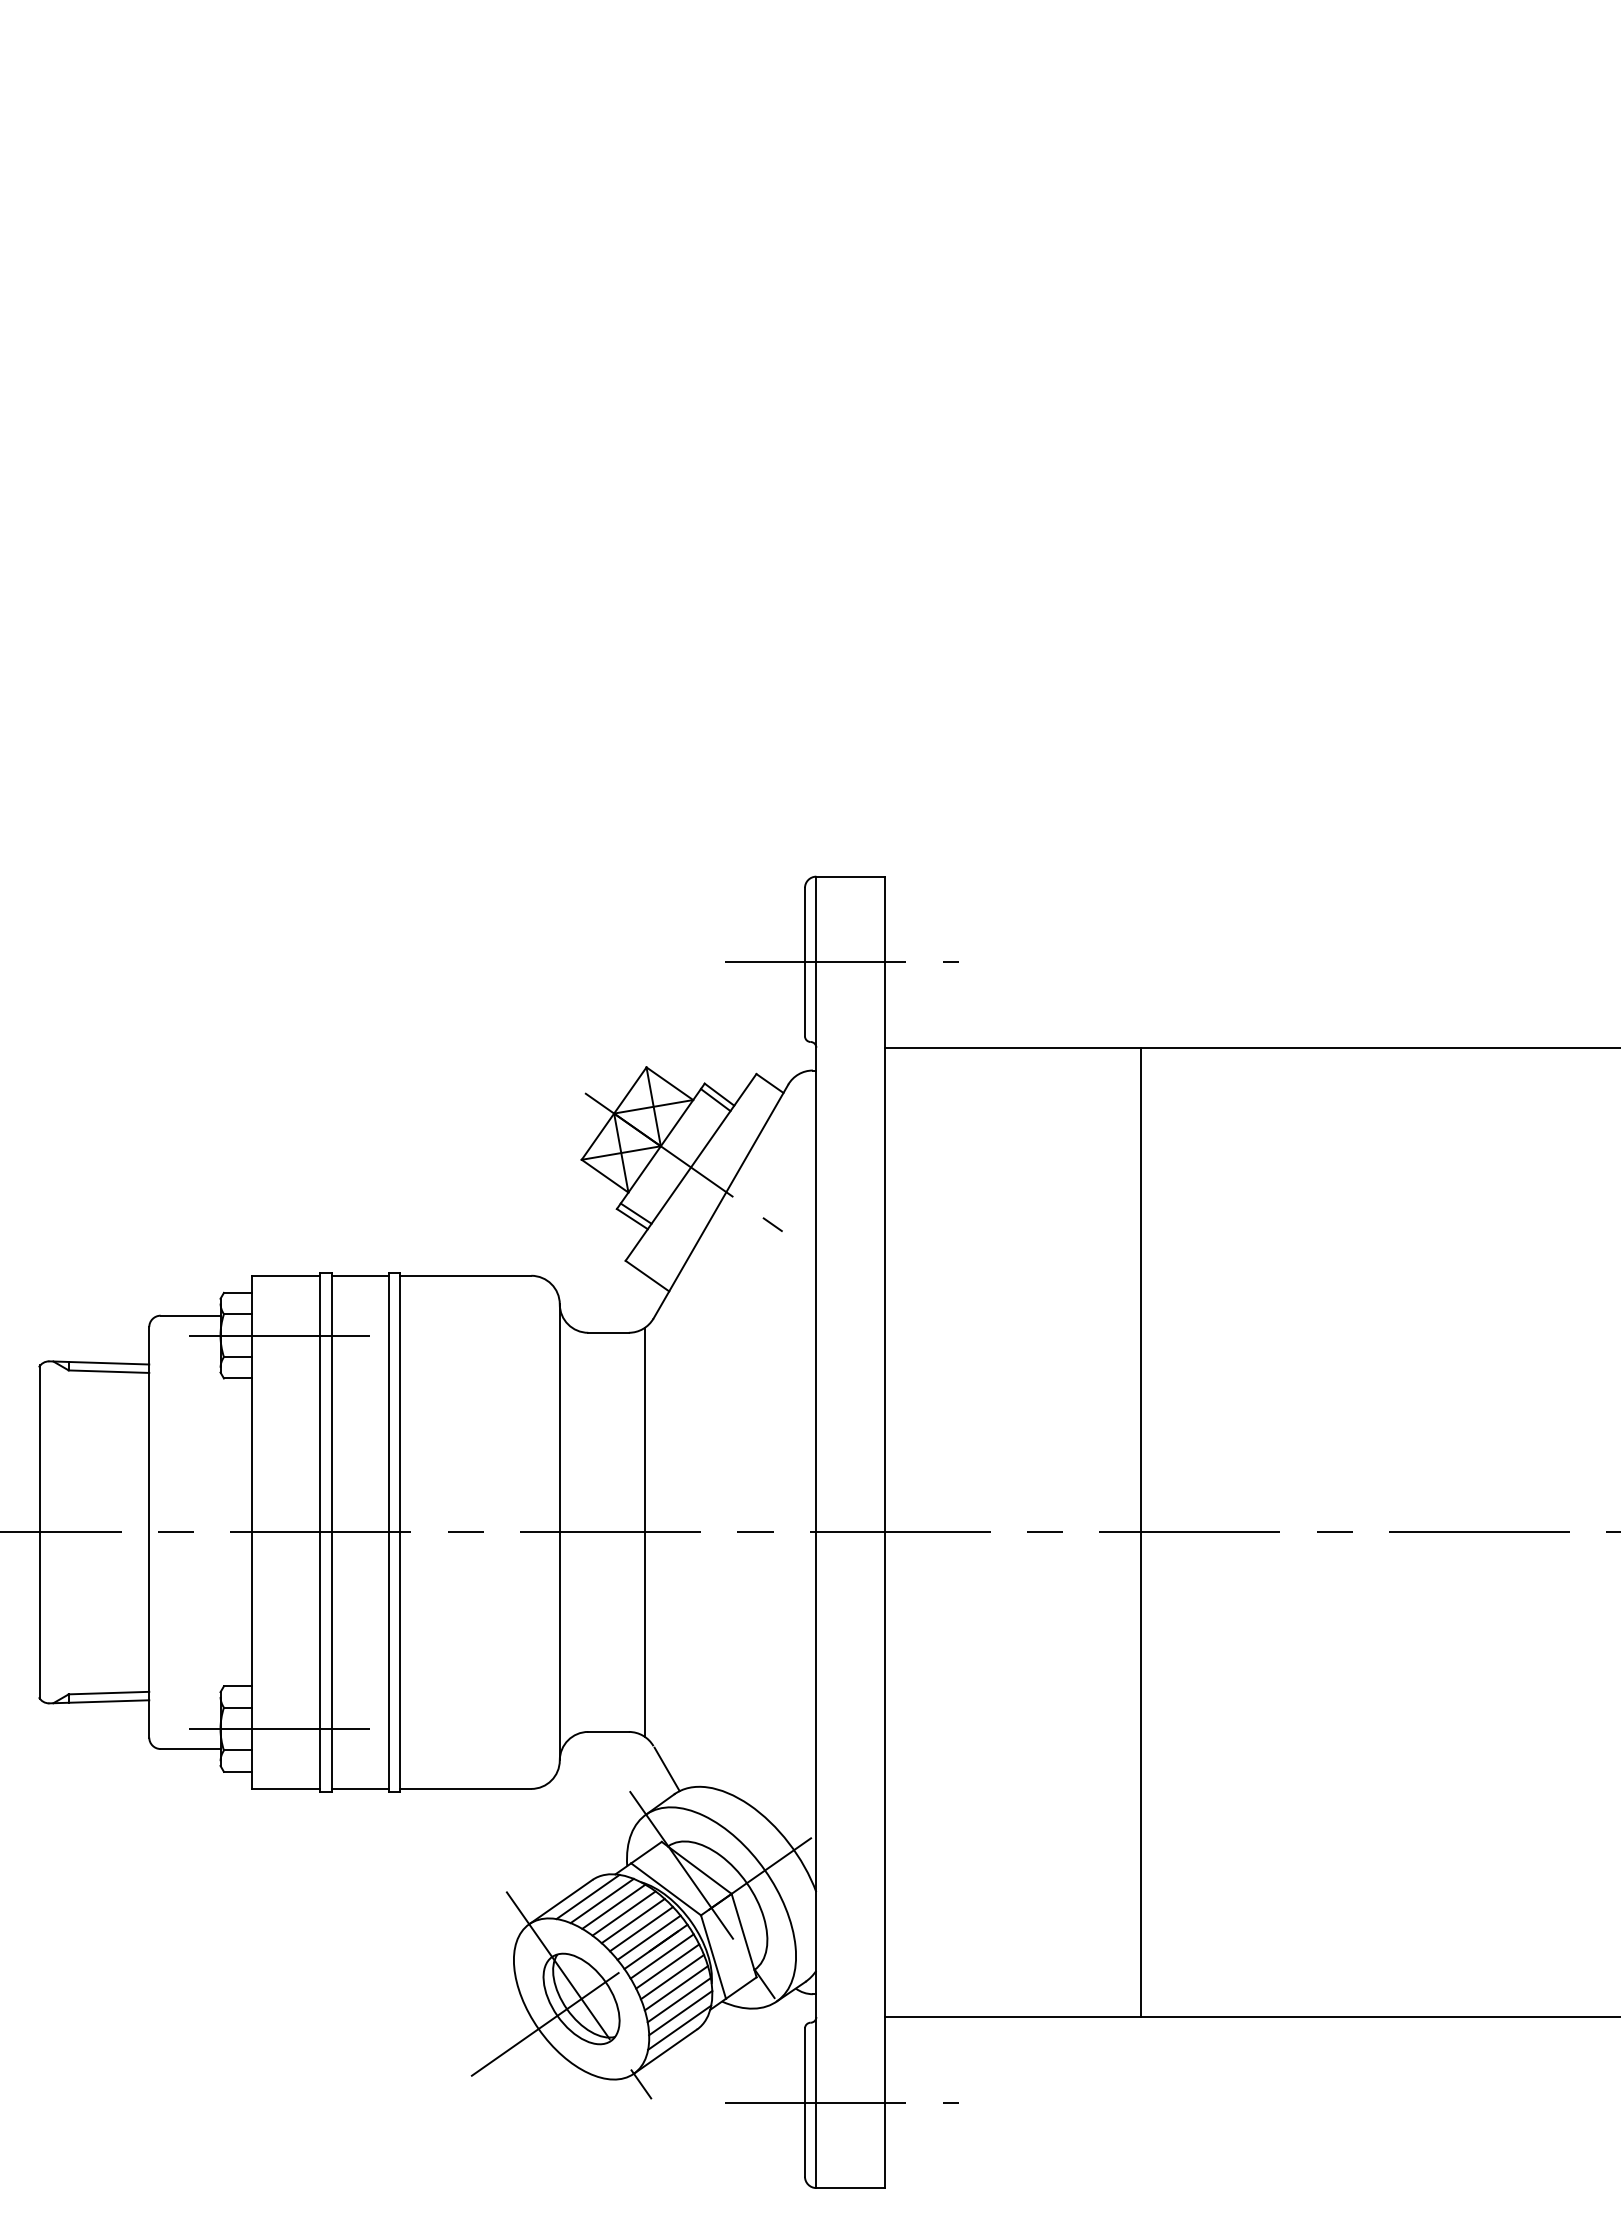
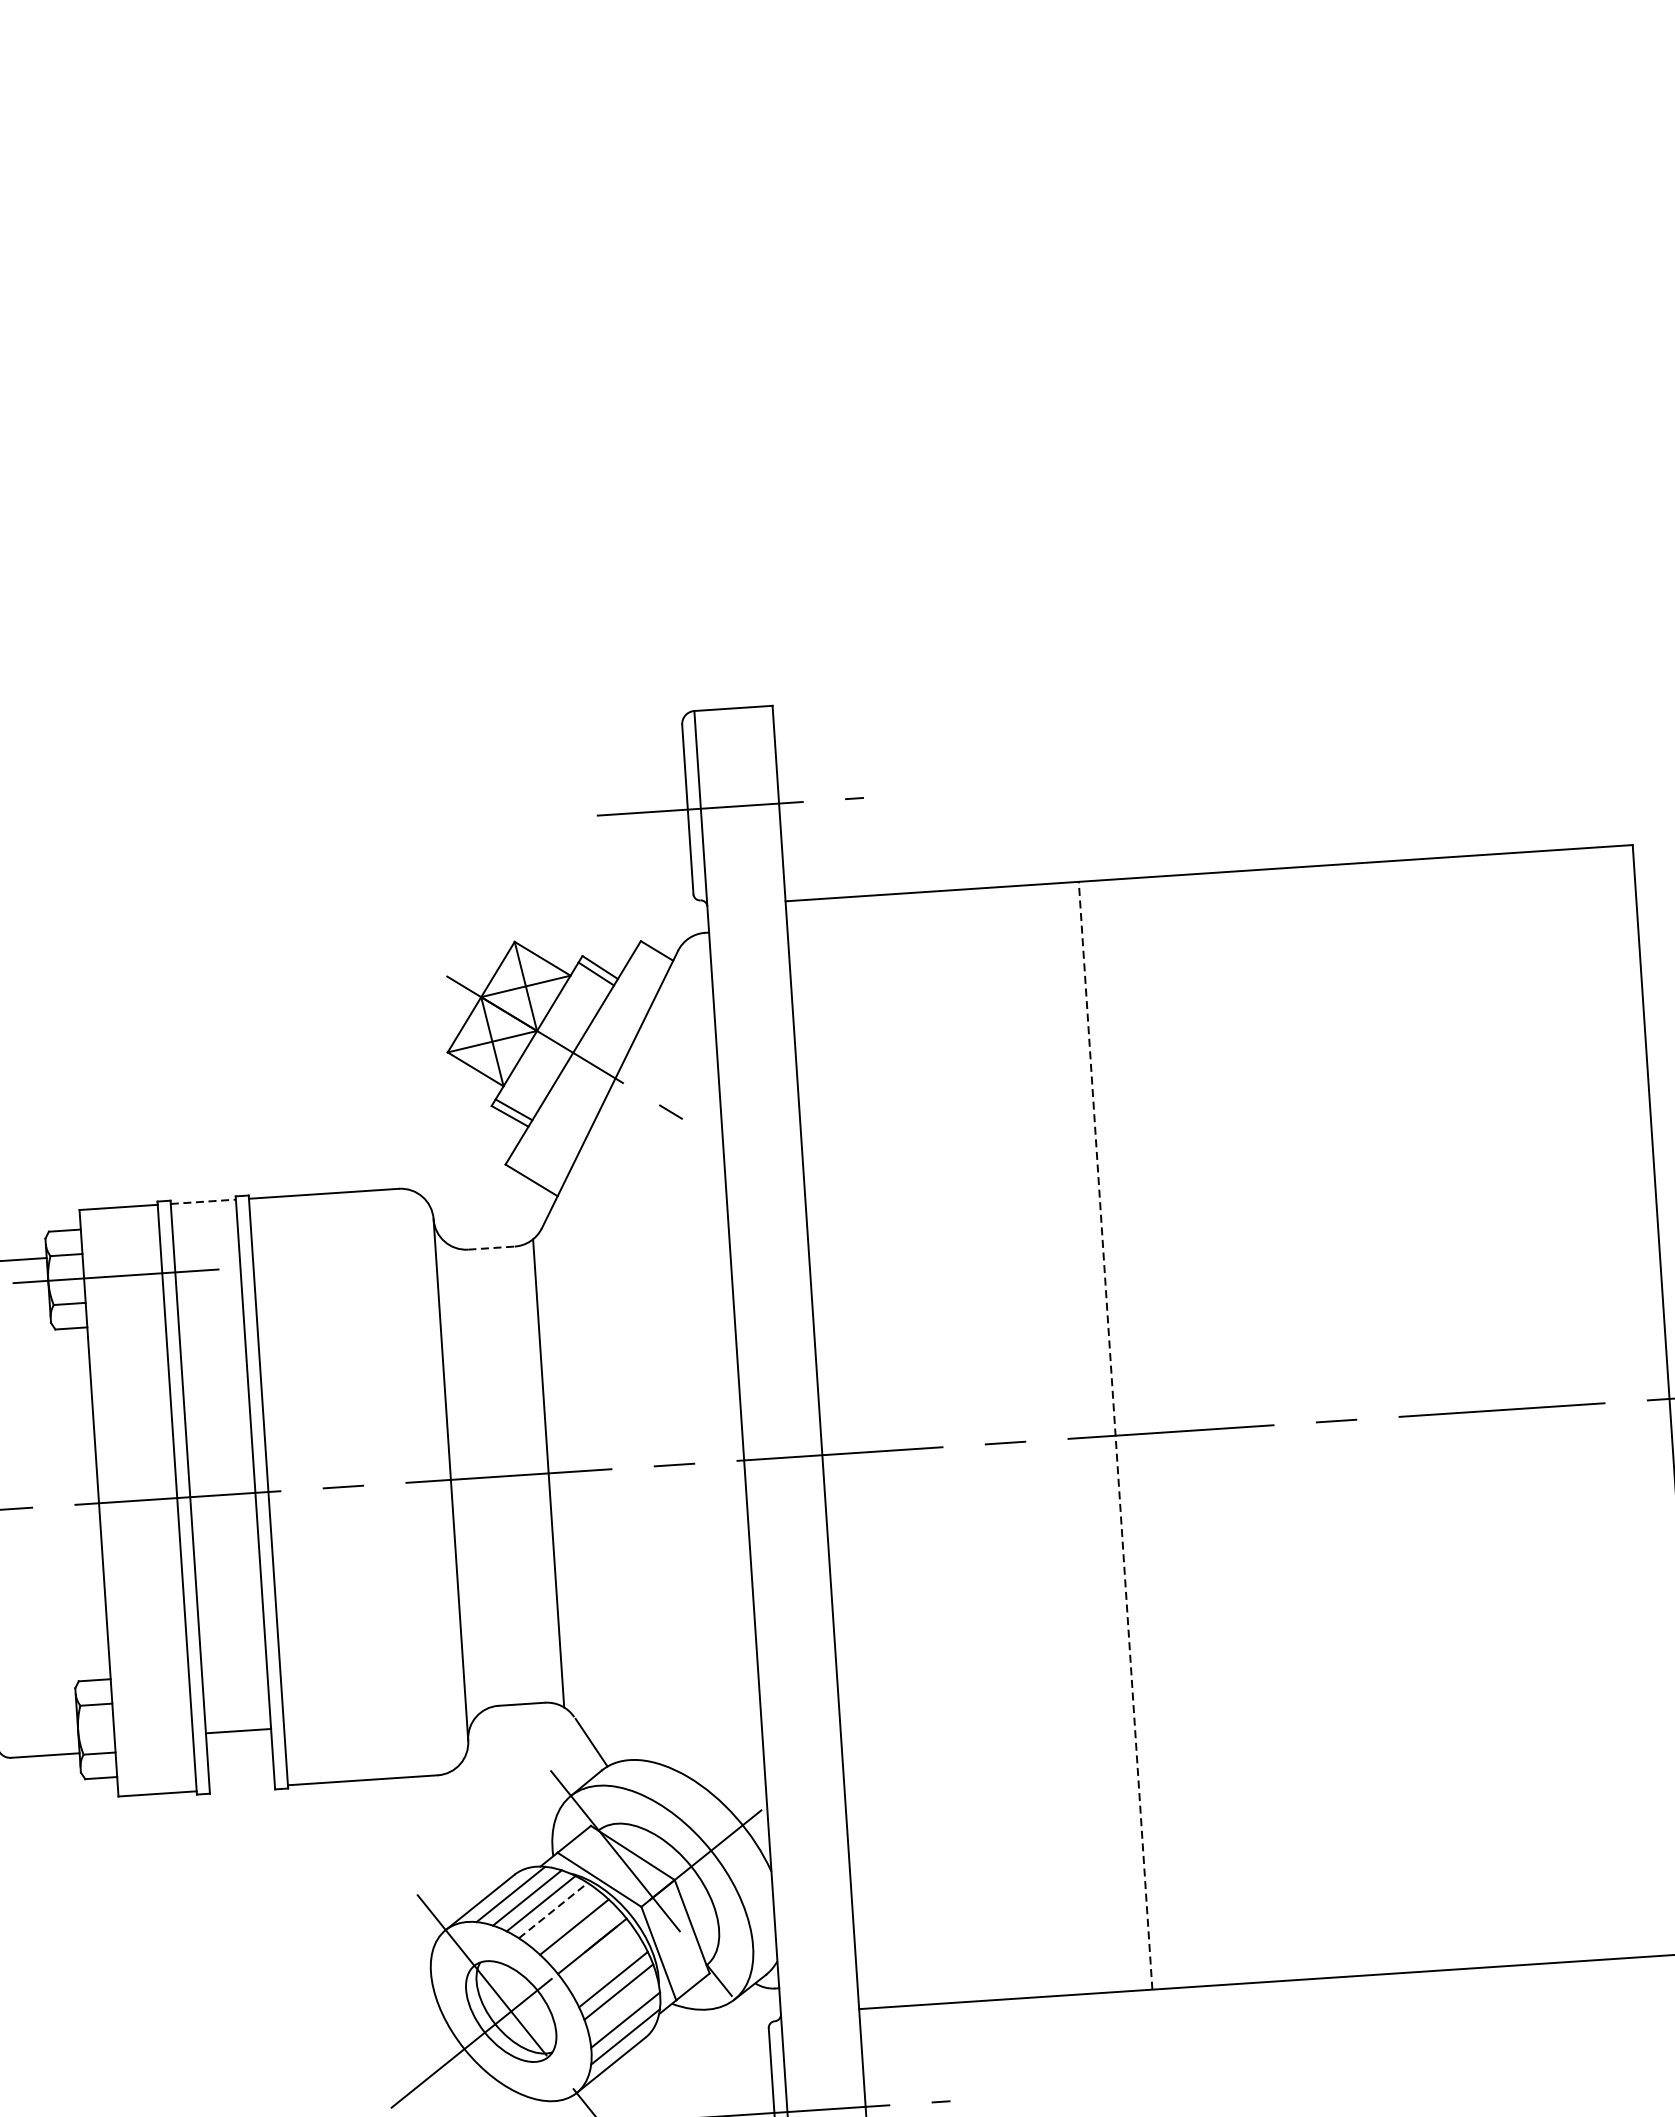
line: (360, 1275) -> (203, 1201), solid -> dashed
line: (609, 1332) -> (492, 1247), solid -> dashed
line: (1141, 1532) -> (1115, 1435), solid -> dashed
line: (288, 1729) -> (155, 1725), removed
line: (359, 1788) -> (237, 1730), moved
line: (624, 1913) -> (553, 1910), solid -> dashed
line: (632, 1920) -> (563, 1917), removed
line: (648, 1937) -> (583, 1936), removed
line: (661, 1956) -> (599, 1956), removed
line: (667, 1966) -> (606, 1967), removed
line: (678, 2000) -> (622, 2005), removed

